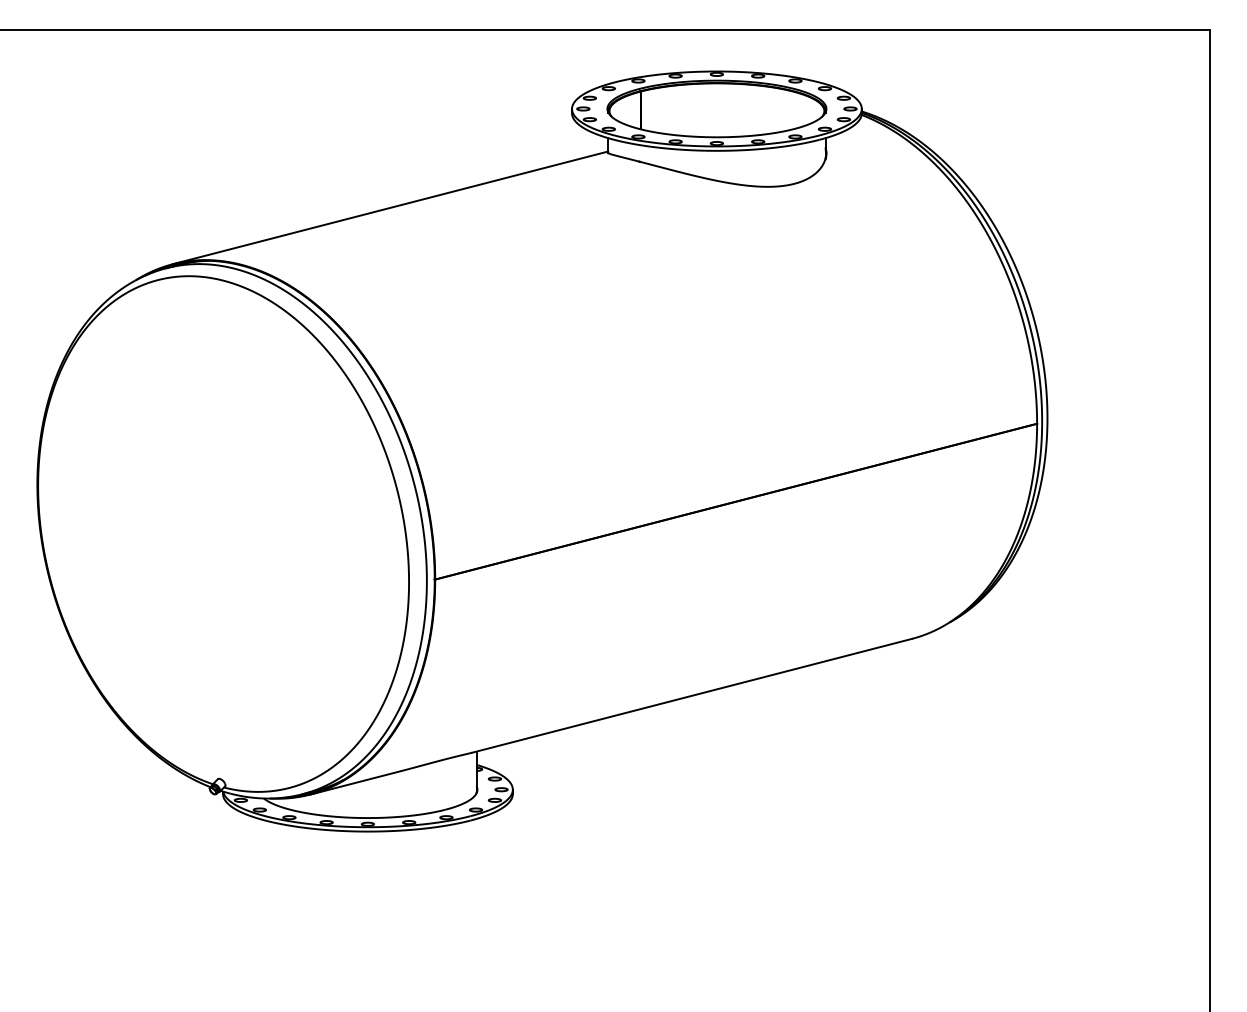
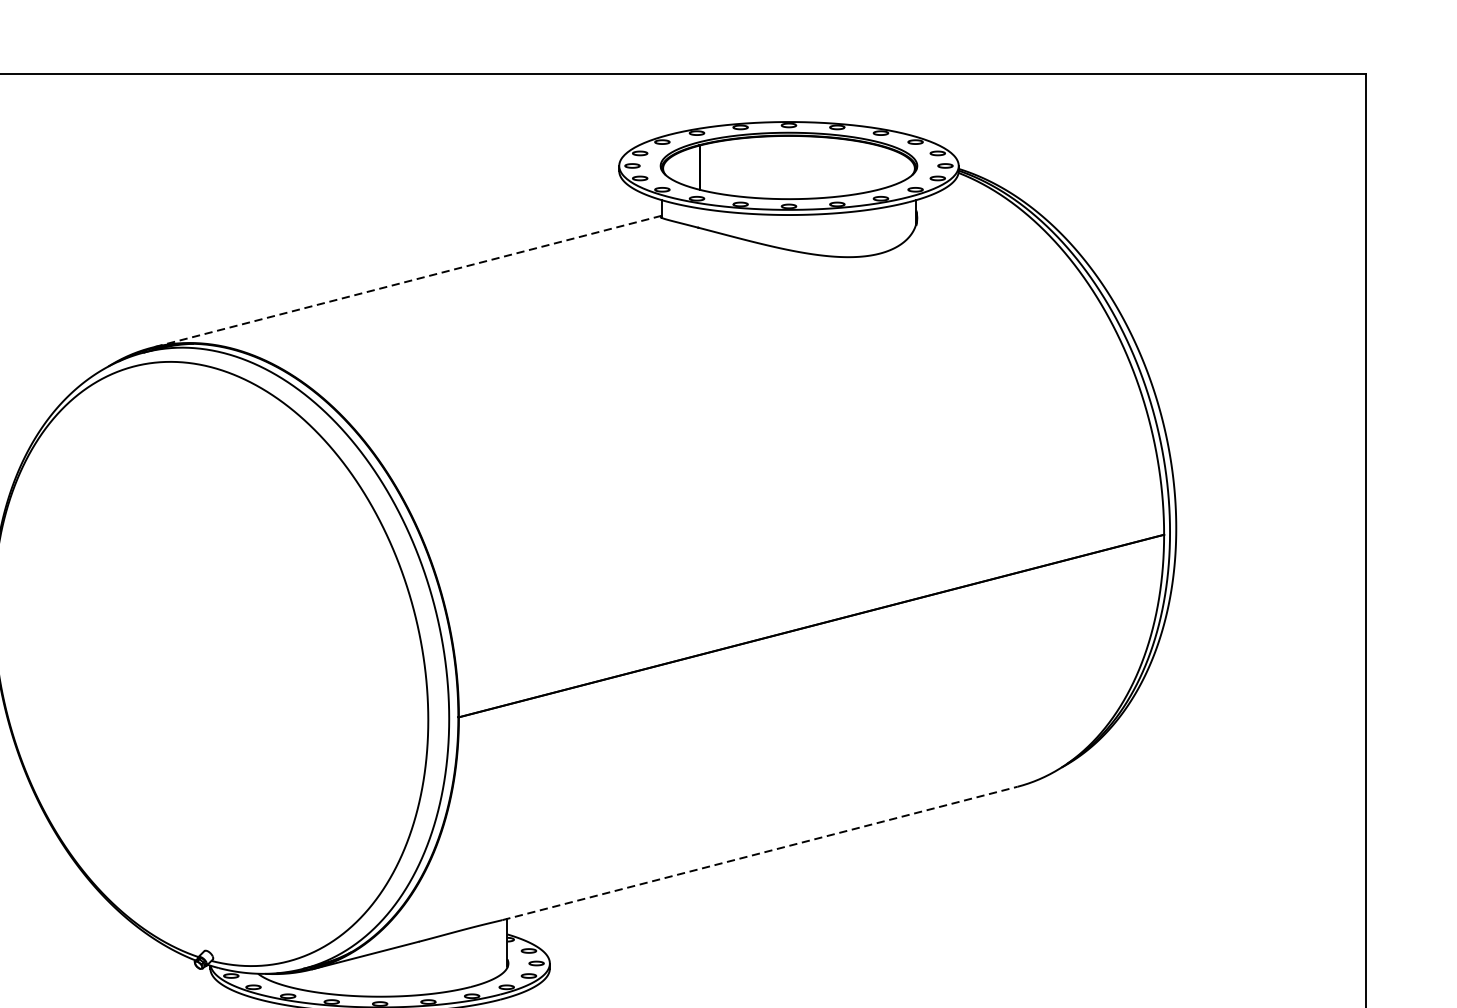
line: (390, 207) -> (406, 281), solid -> dashed
line: (692, 695) -> (760, 853), solid -> dashed

